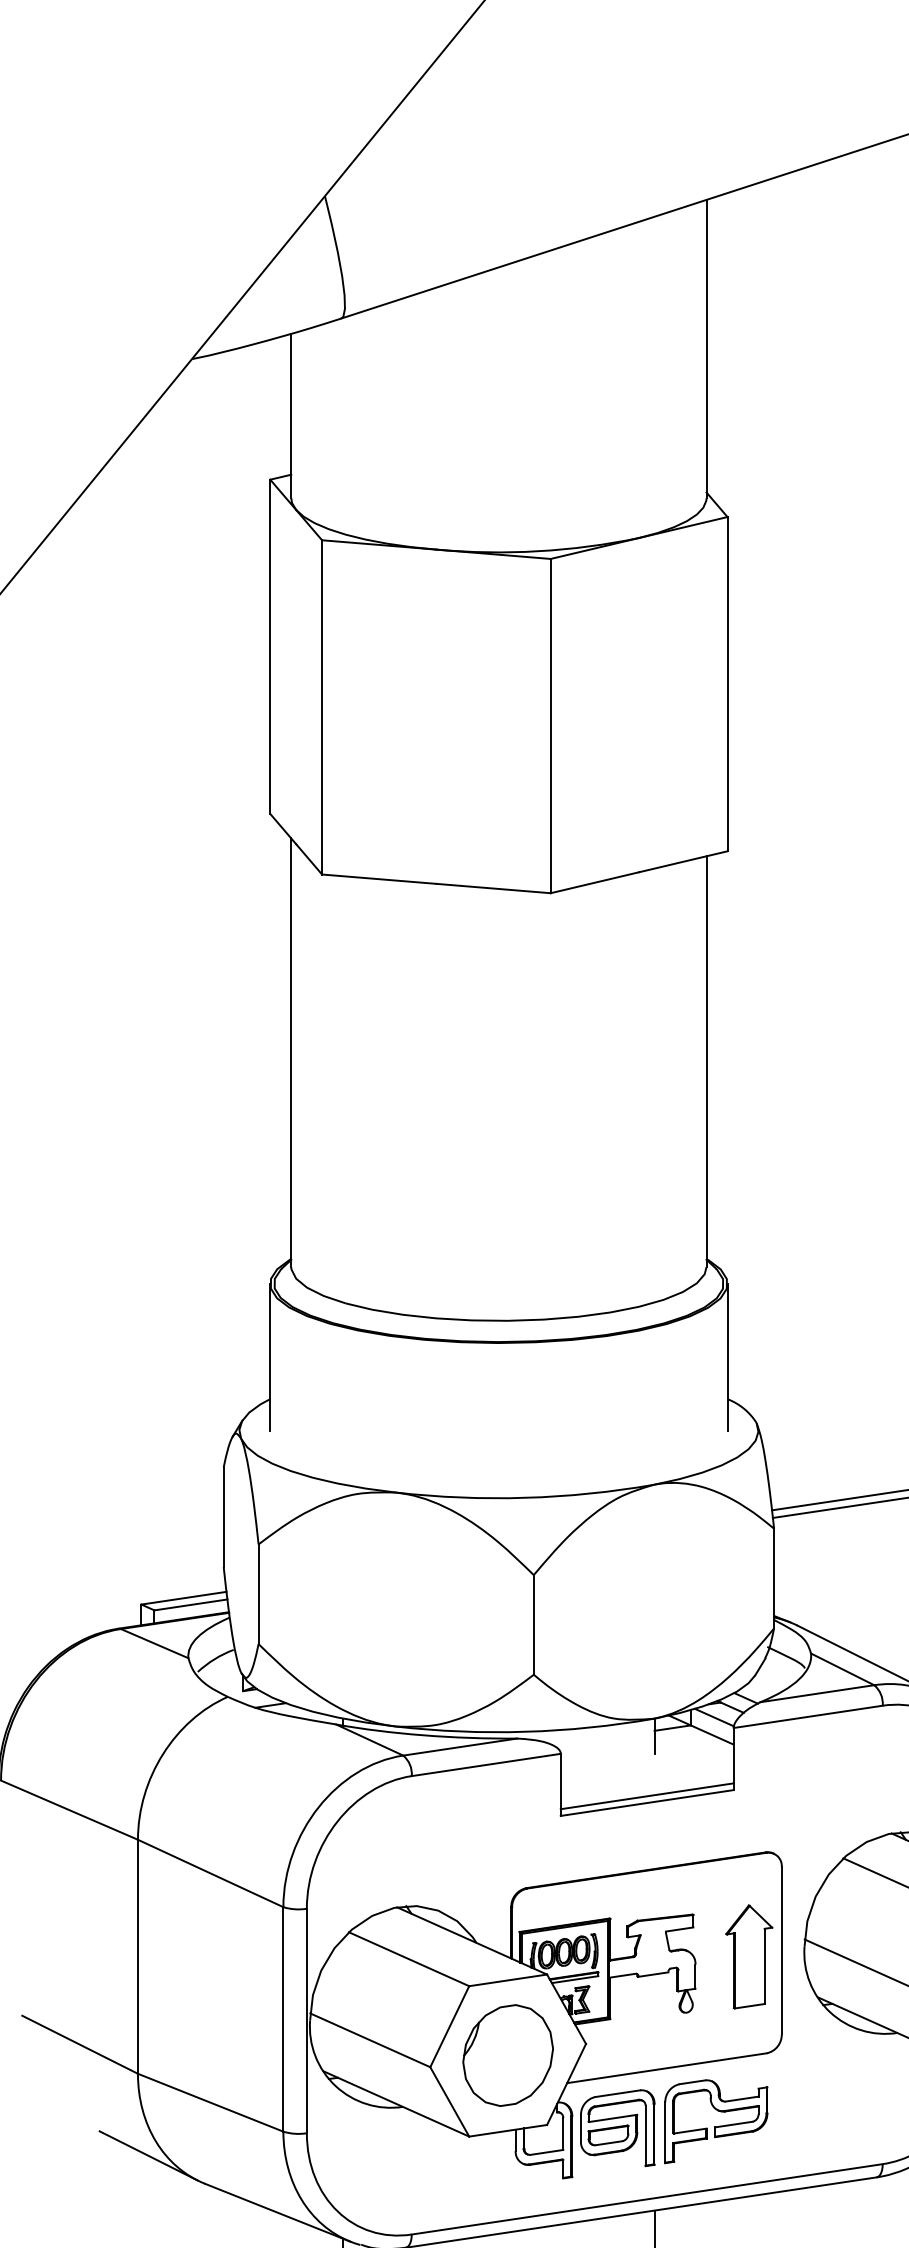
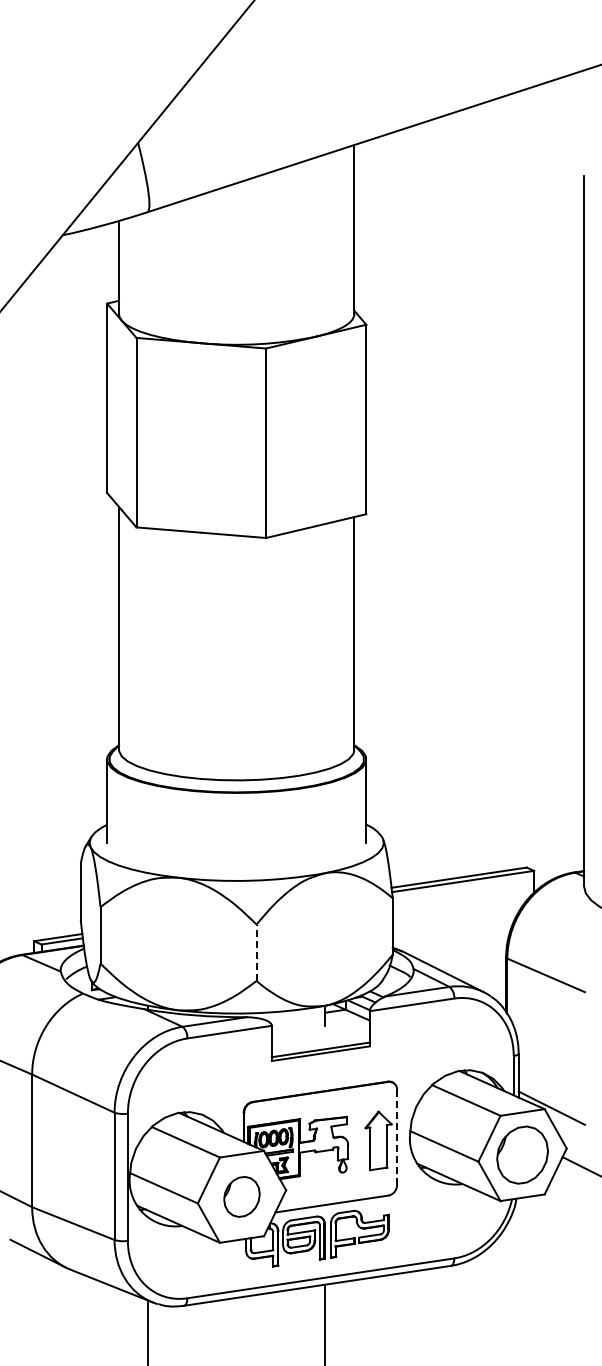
line: (533, 1624) -> (256, 952), solid -> dashed
line: (782, 1950) -> (397, 1137), solid -> dashed
part: (507, 2054) -> (241, 1196), size x0.7

